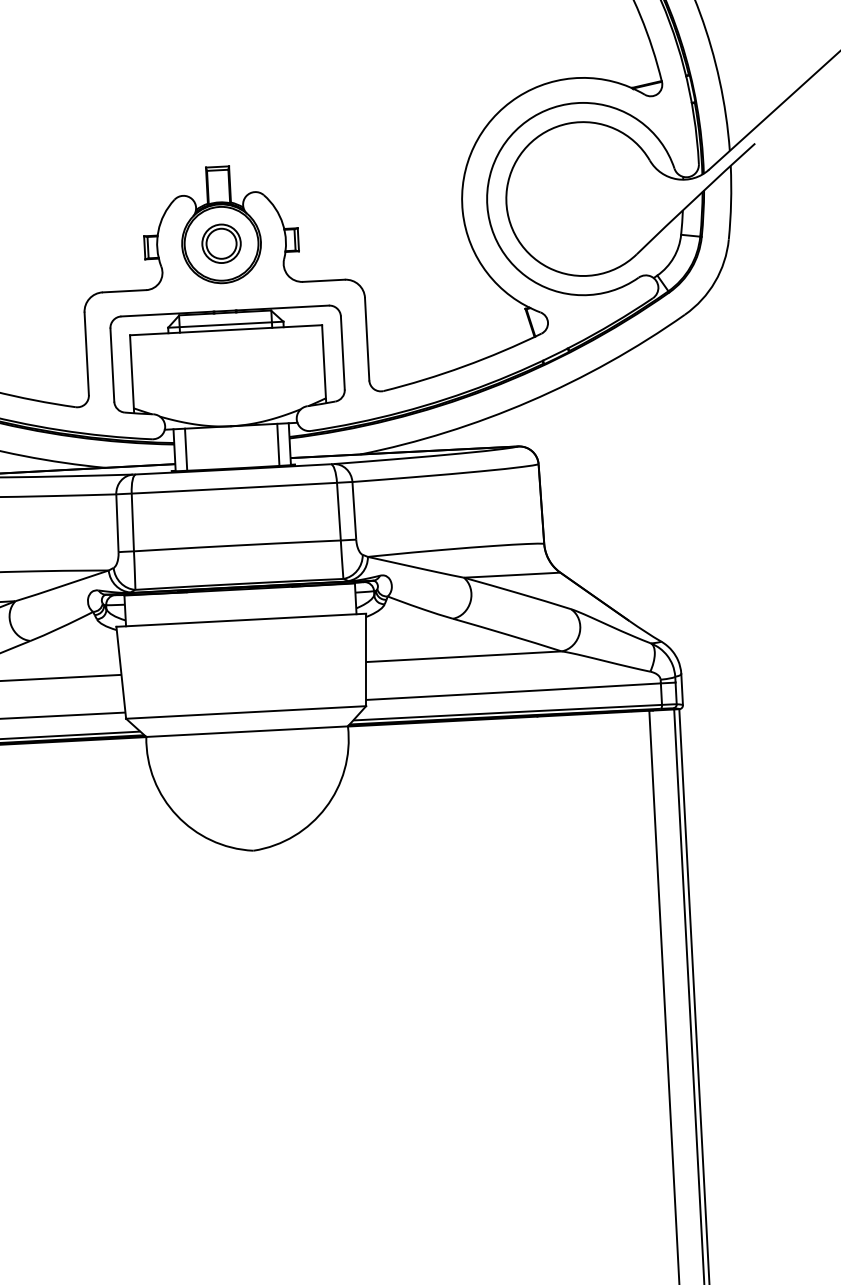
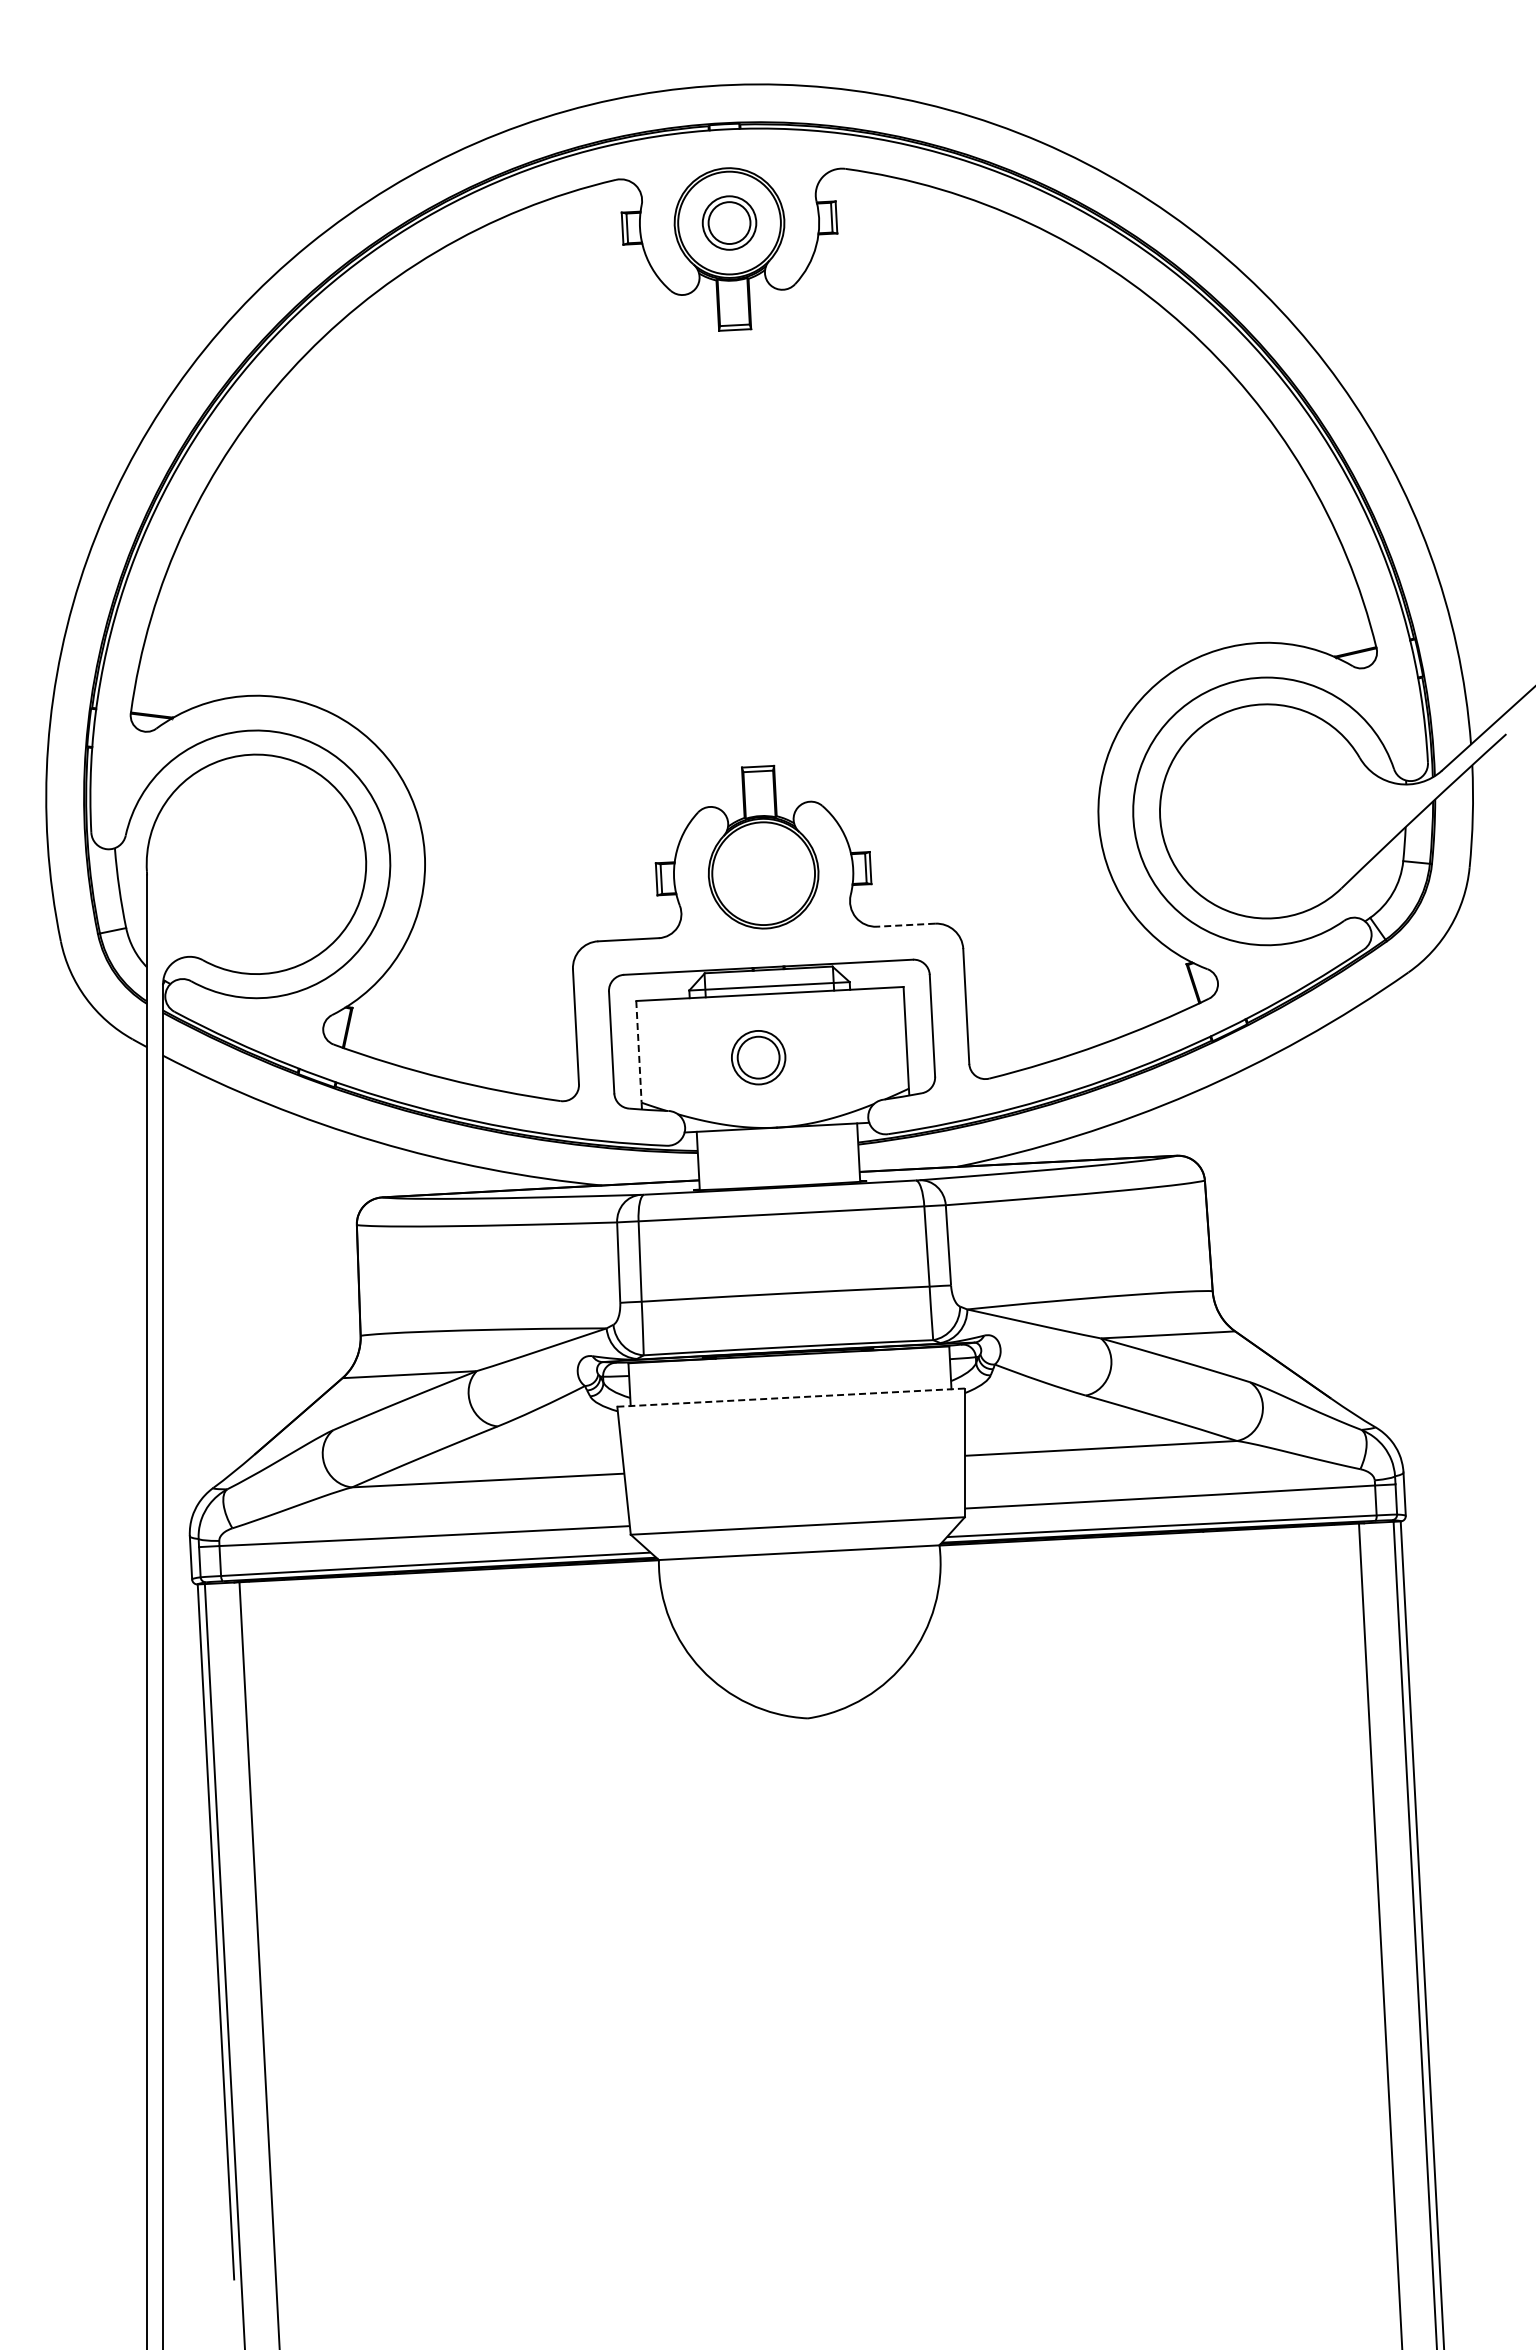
part: (221, 243) -> (758, 1057), moved
line: (323, 281) -> (905, 925), solid -> dashed
line: (131, 371) -> (638, 1051), solid -> dashed
line: (278, 444) -> (842, 1153), removed
line: (185, 449) -> (713, 1160), removed
line: (240, 620) -> (790, 1397), solid -> dashed

